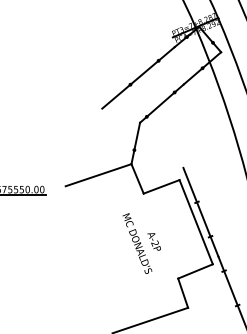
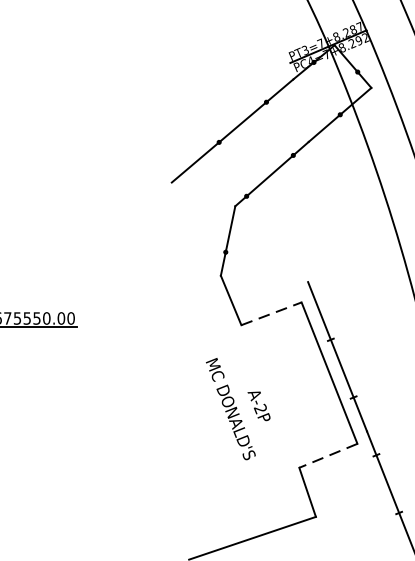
line: (98, 175) -> (165, 294), removed
line: (162, 186) -> (272, 313), solid -> dashed
line: (195, 271) -> (328, 455), solid -> dashed

